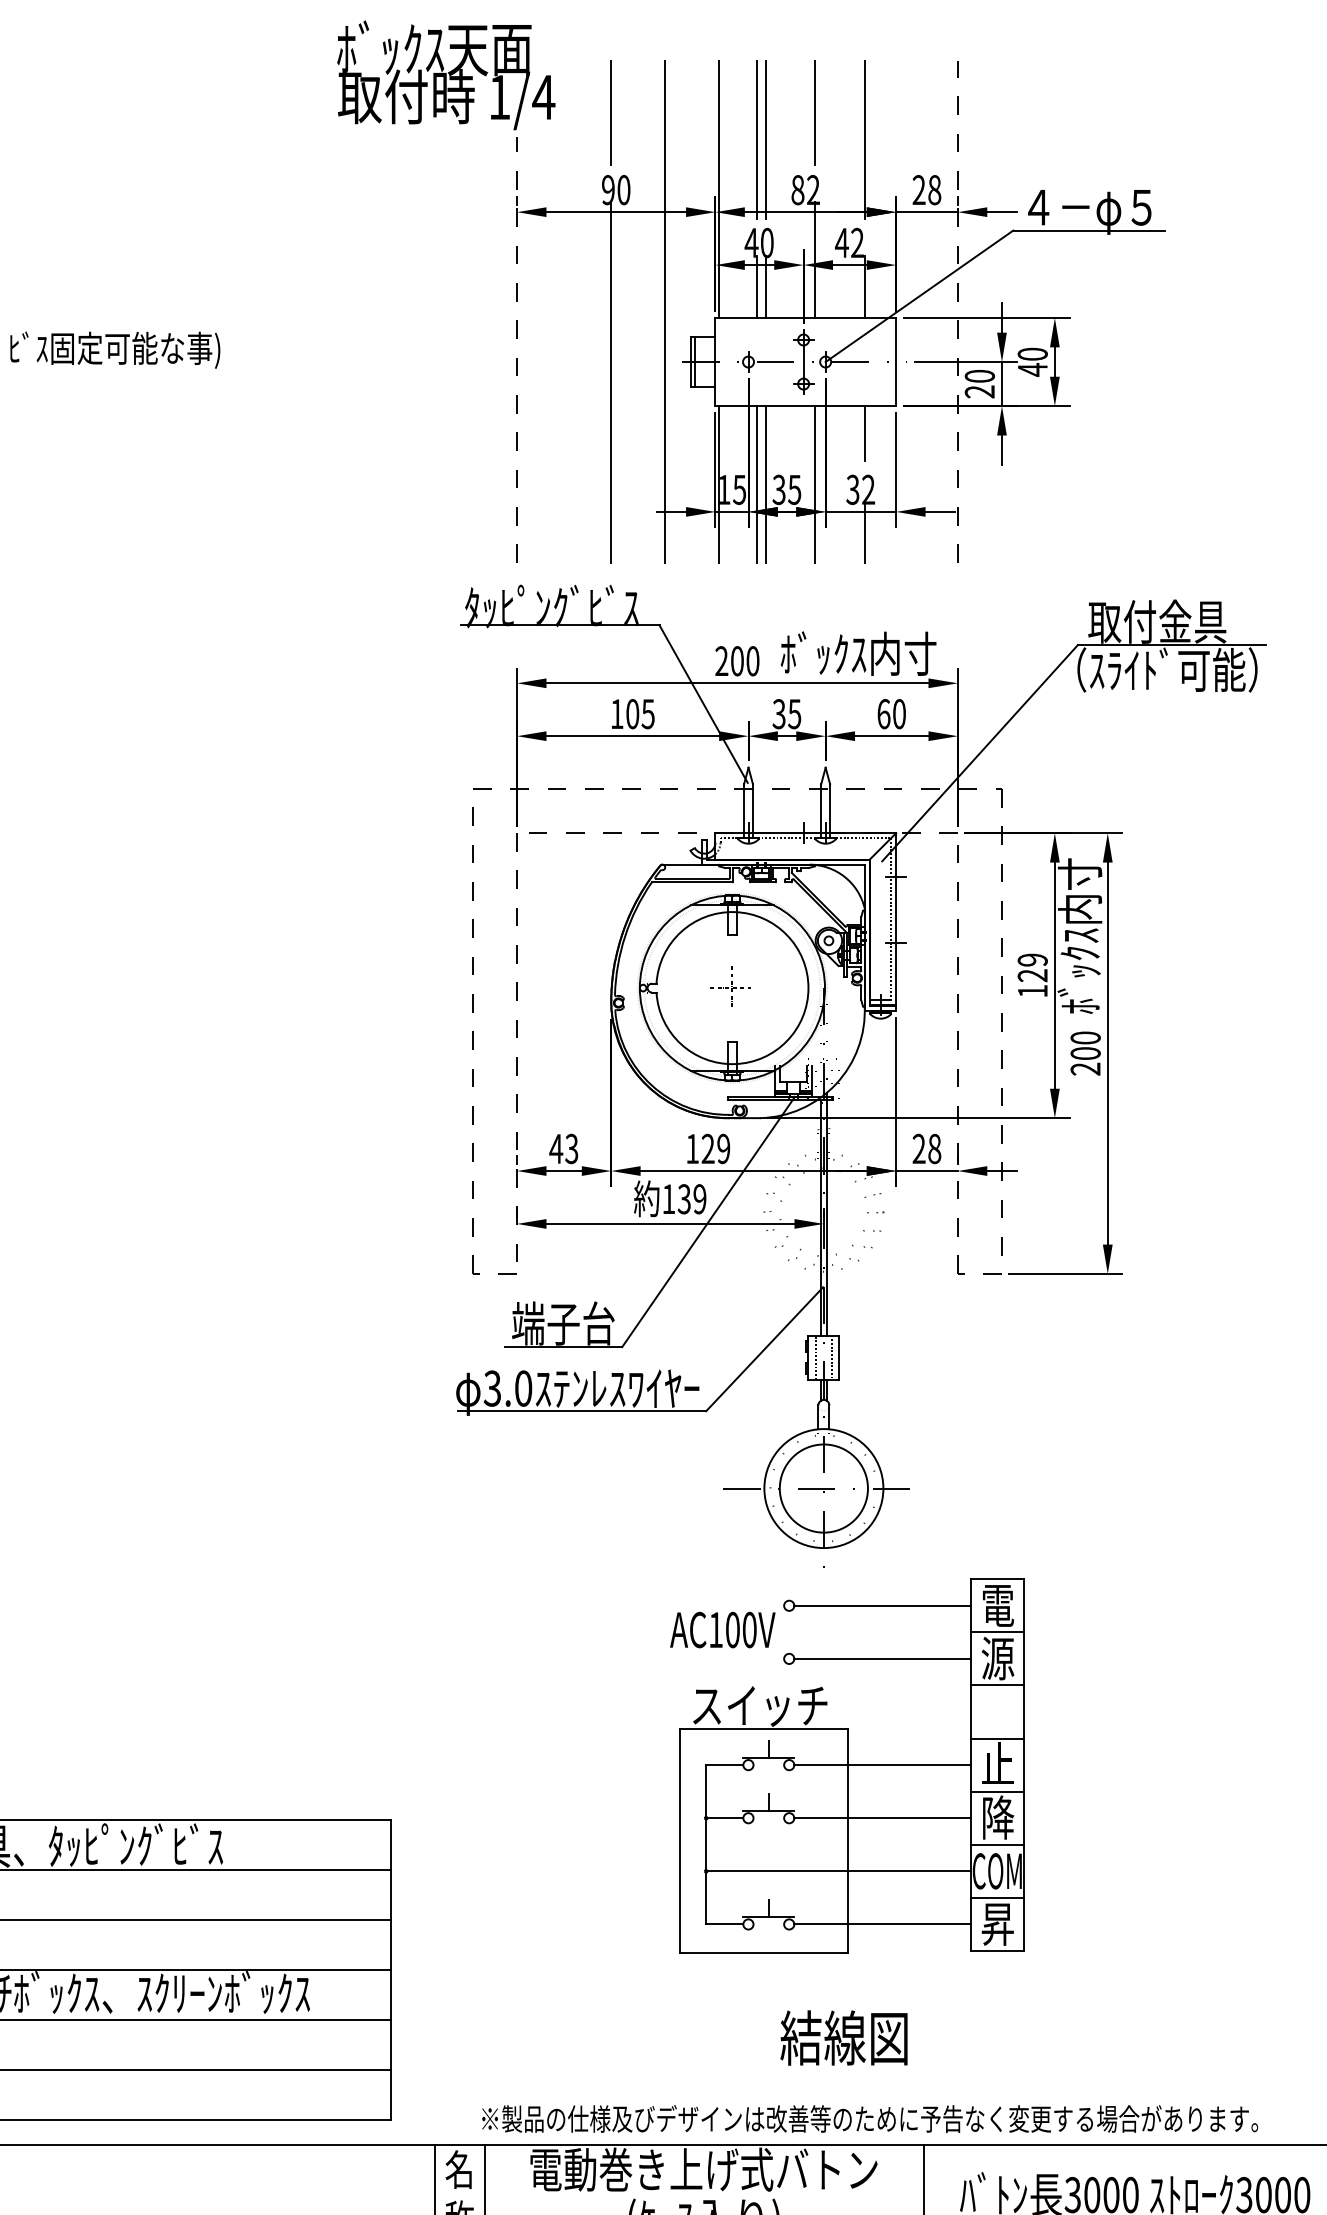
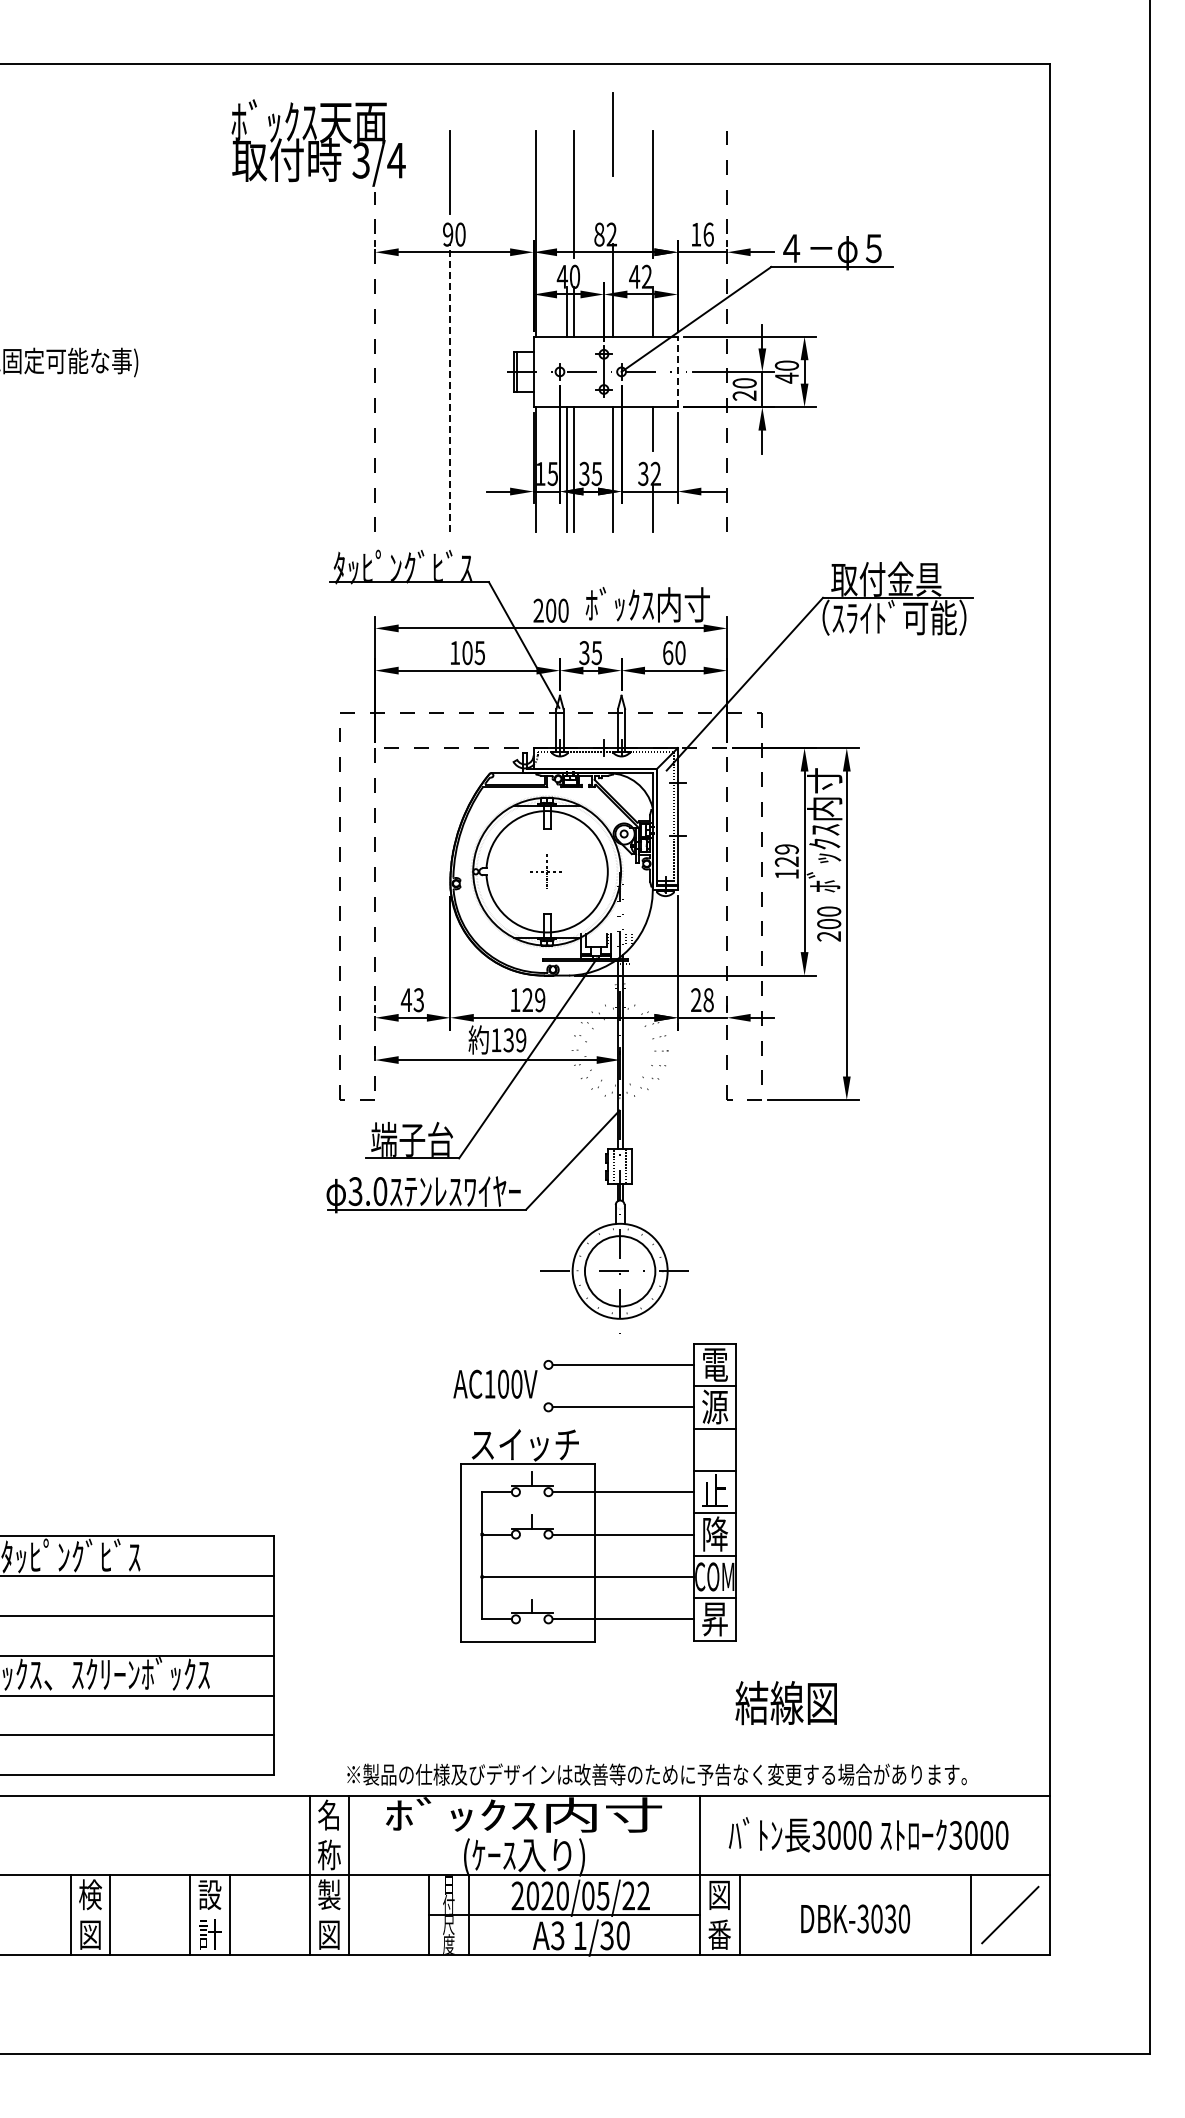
text: (498, 97) -> (360, 160), 1/4 -> 3/4
line: (814, 112) -> (612, 134), moved
line: (756, 139) -> (566, 194), removed
text: (927, 189) -> (702, 234), 28 -> 16
line: (665, 311) -> (493, 331), removed
line: (895, 361) -> (677, 371), solid -> dashed
line: (611, 381) -> (450, 387), solid -> dashed
part: (846, 1765) -> (594, 1492), moved
text: (843, 2038) -> (785, 1703), moved
text: (704, 2168) -> (524, 1814), 電動巻き上げ式バトン -> ﾎﾞｯｸｽ内寸

